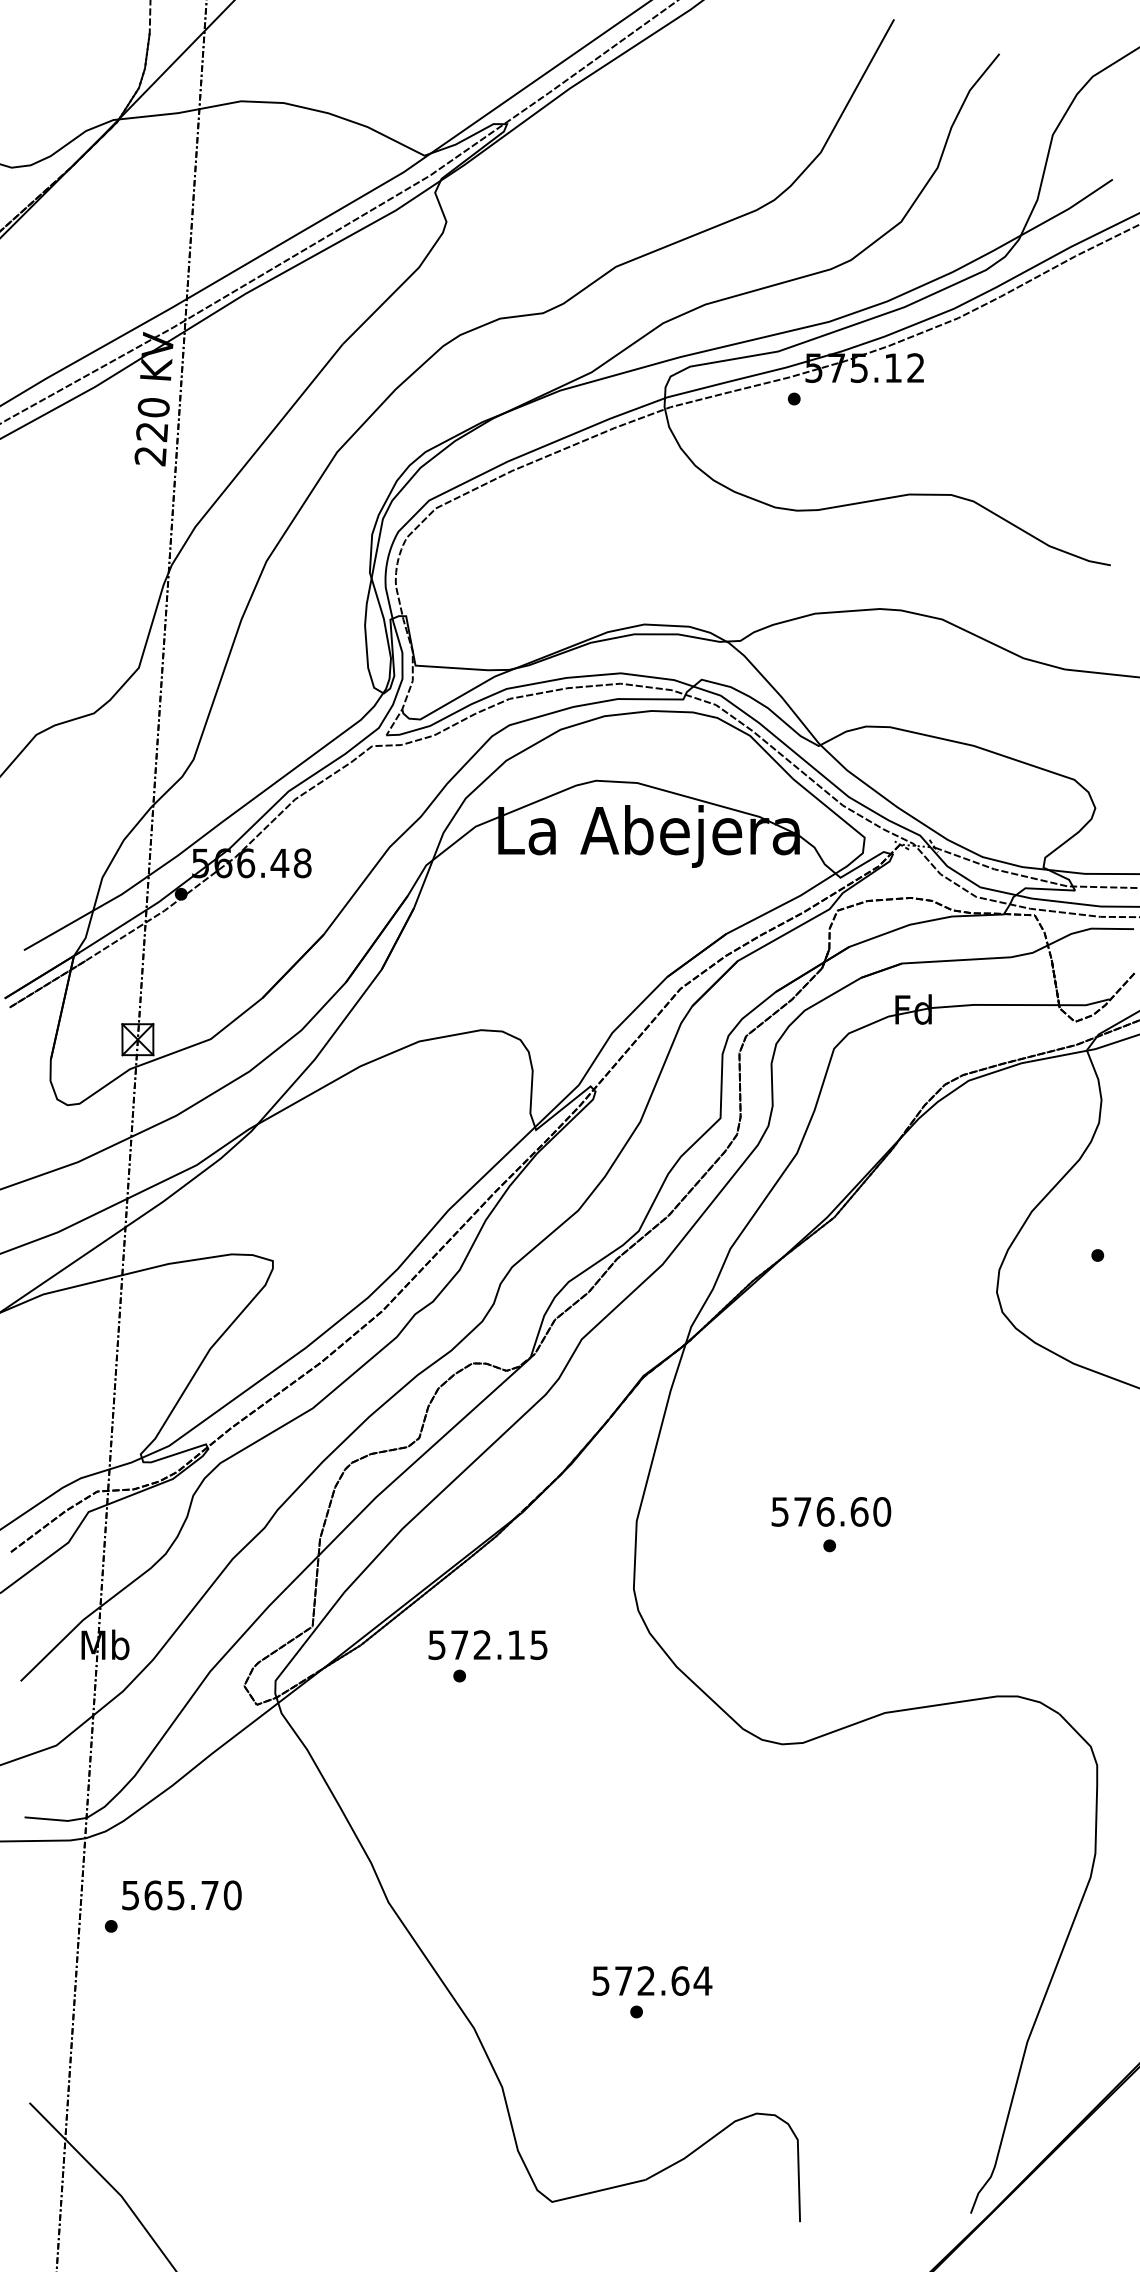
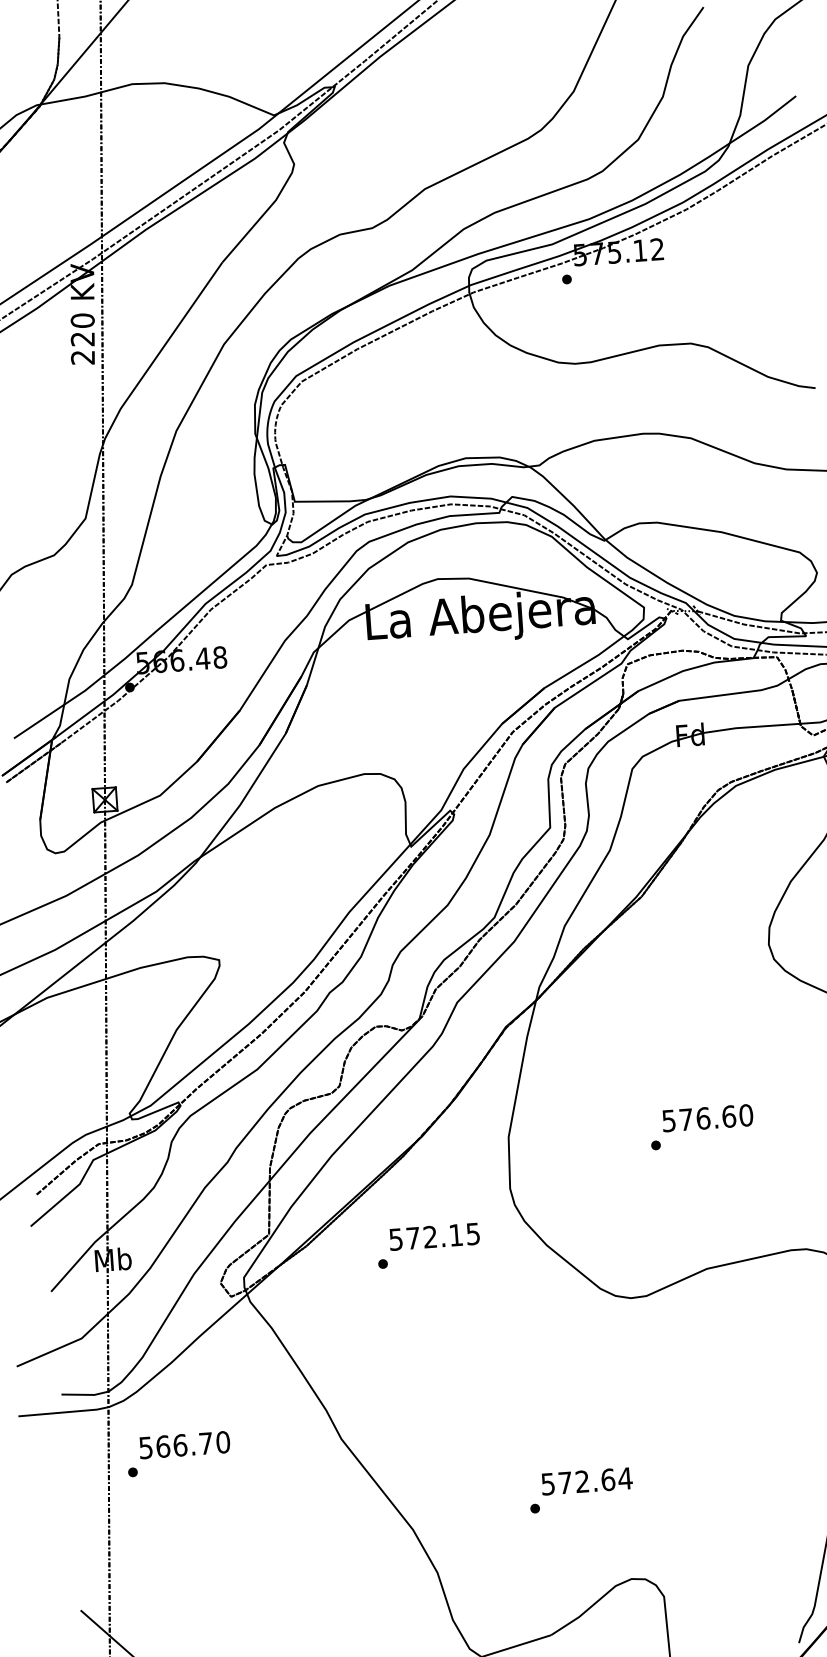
text: (831, 1511) -> (707, 1117), moved
text: (487, 1644) -> (434, 1236), moved
text: (176, 1895) -> (180, 1445), 565.70 -> 566.70
text: (652, 1980) -> (587, 1480), moved

